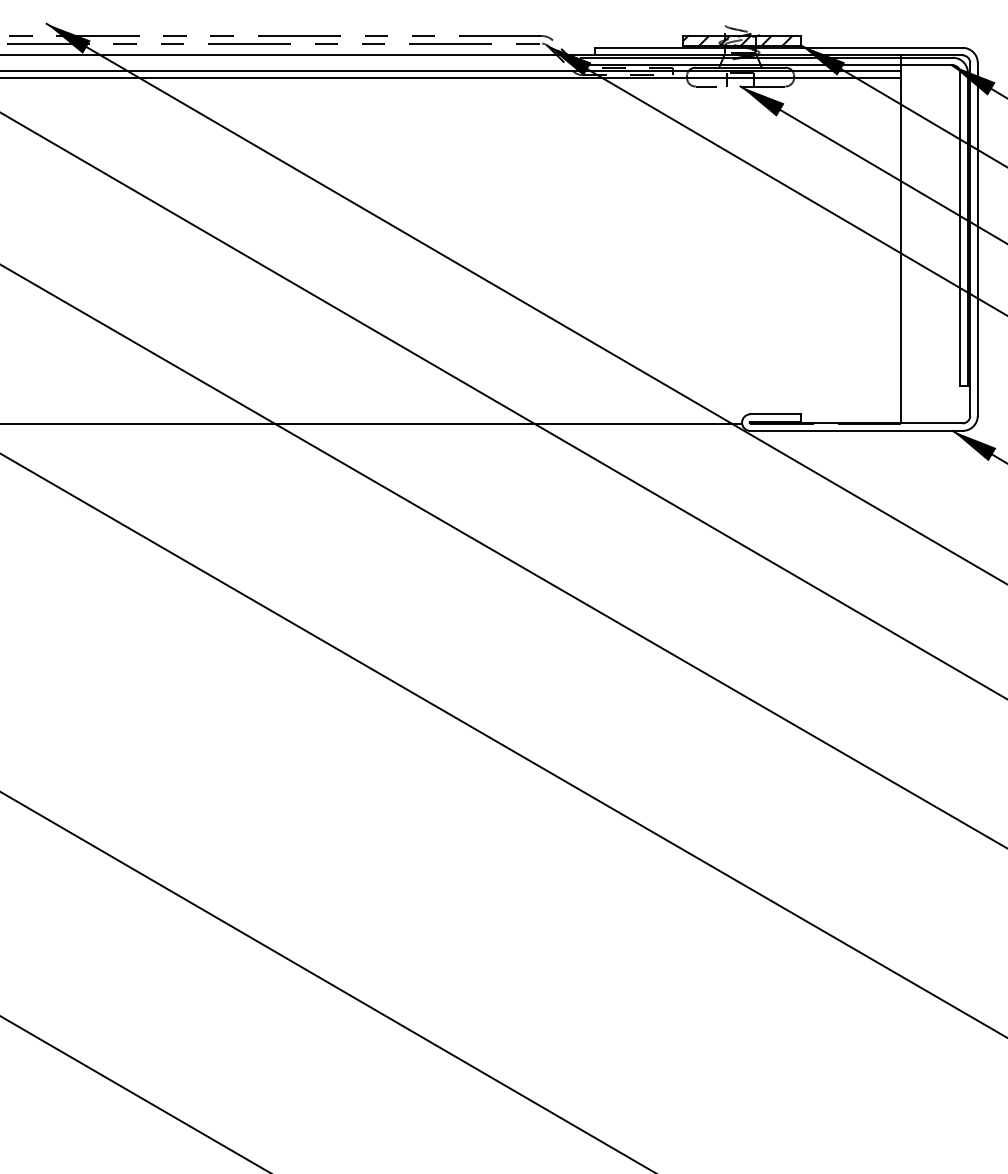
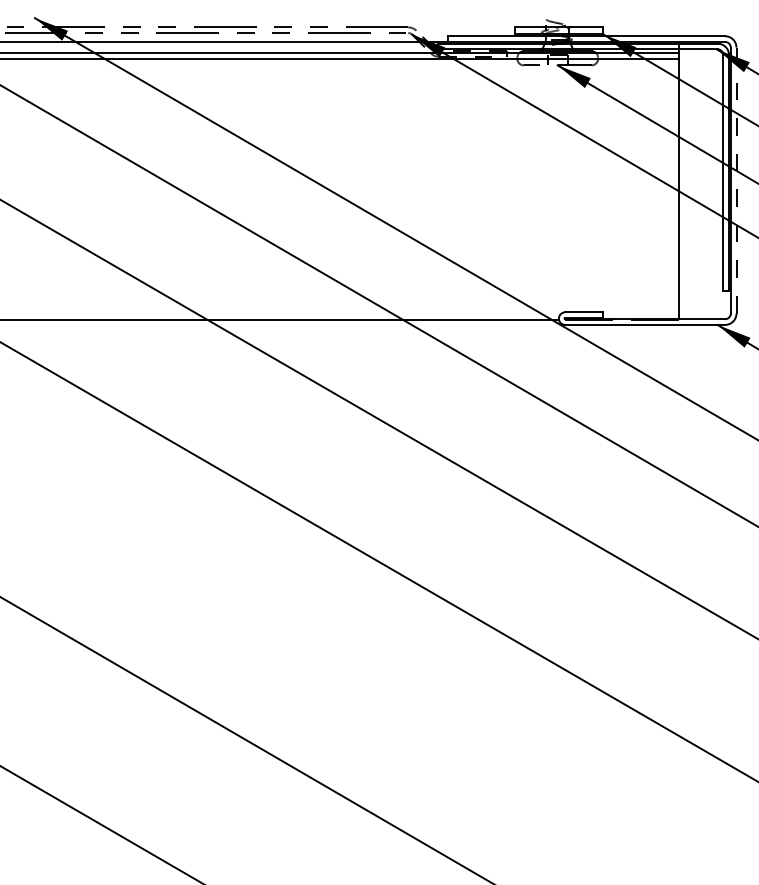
hatch: (737, 40) -> (555, 30), removed
line: (977, 238) -> (736, 179), solid -> dashed

